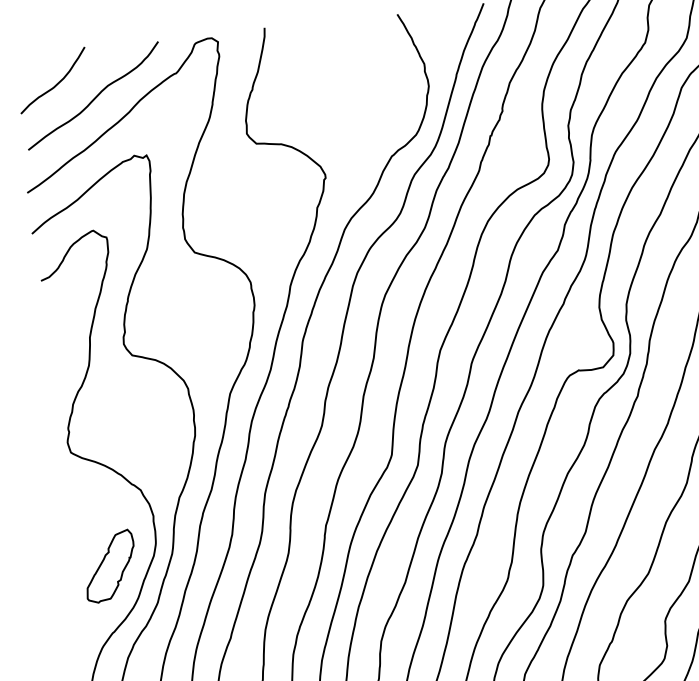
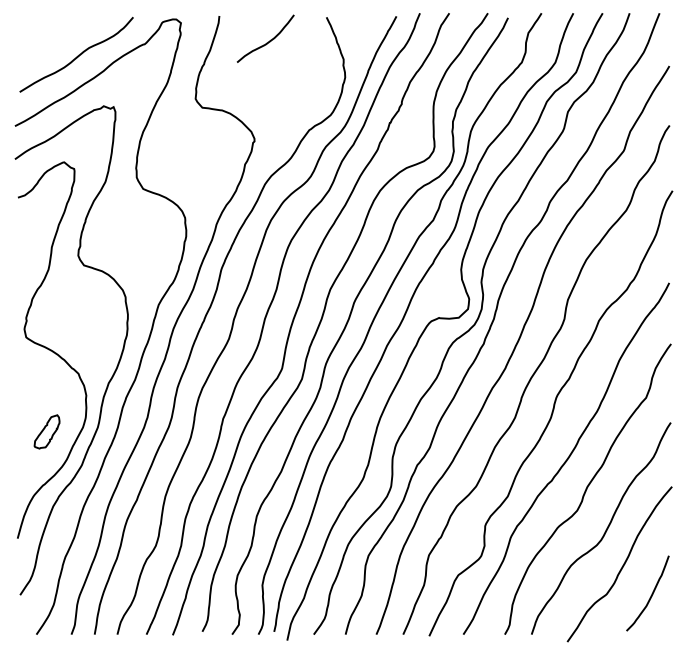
curve: (54, 84) -> (266, 42), moved
part: (109, 566) -> (46, 431), size x0.6

